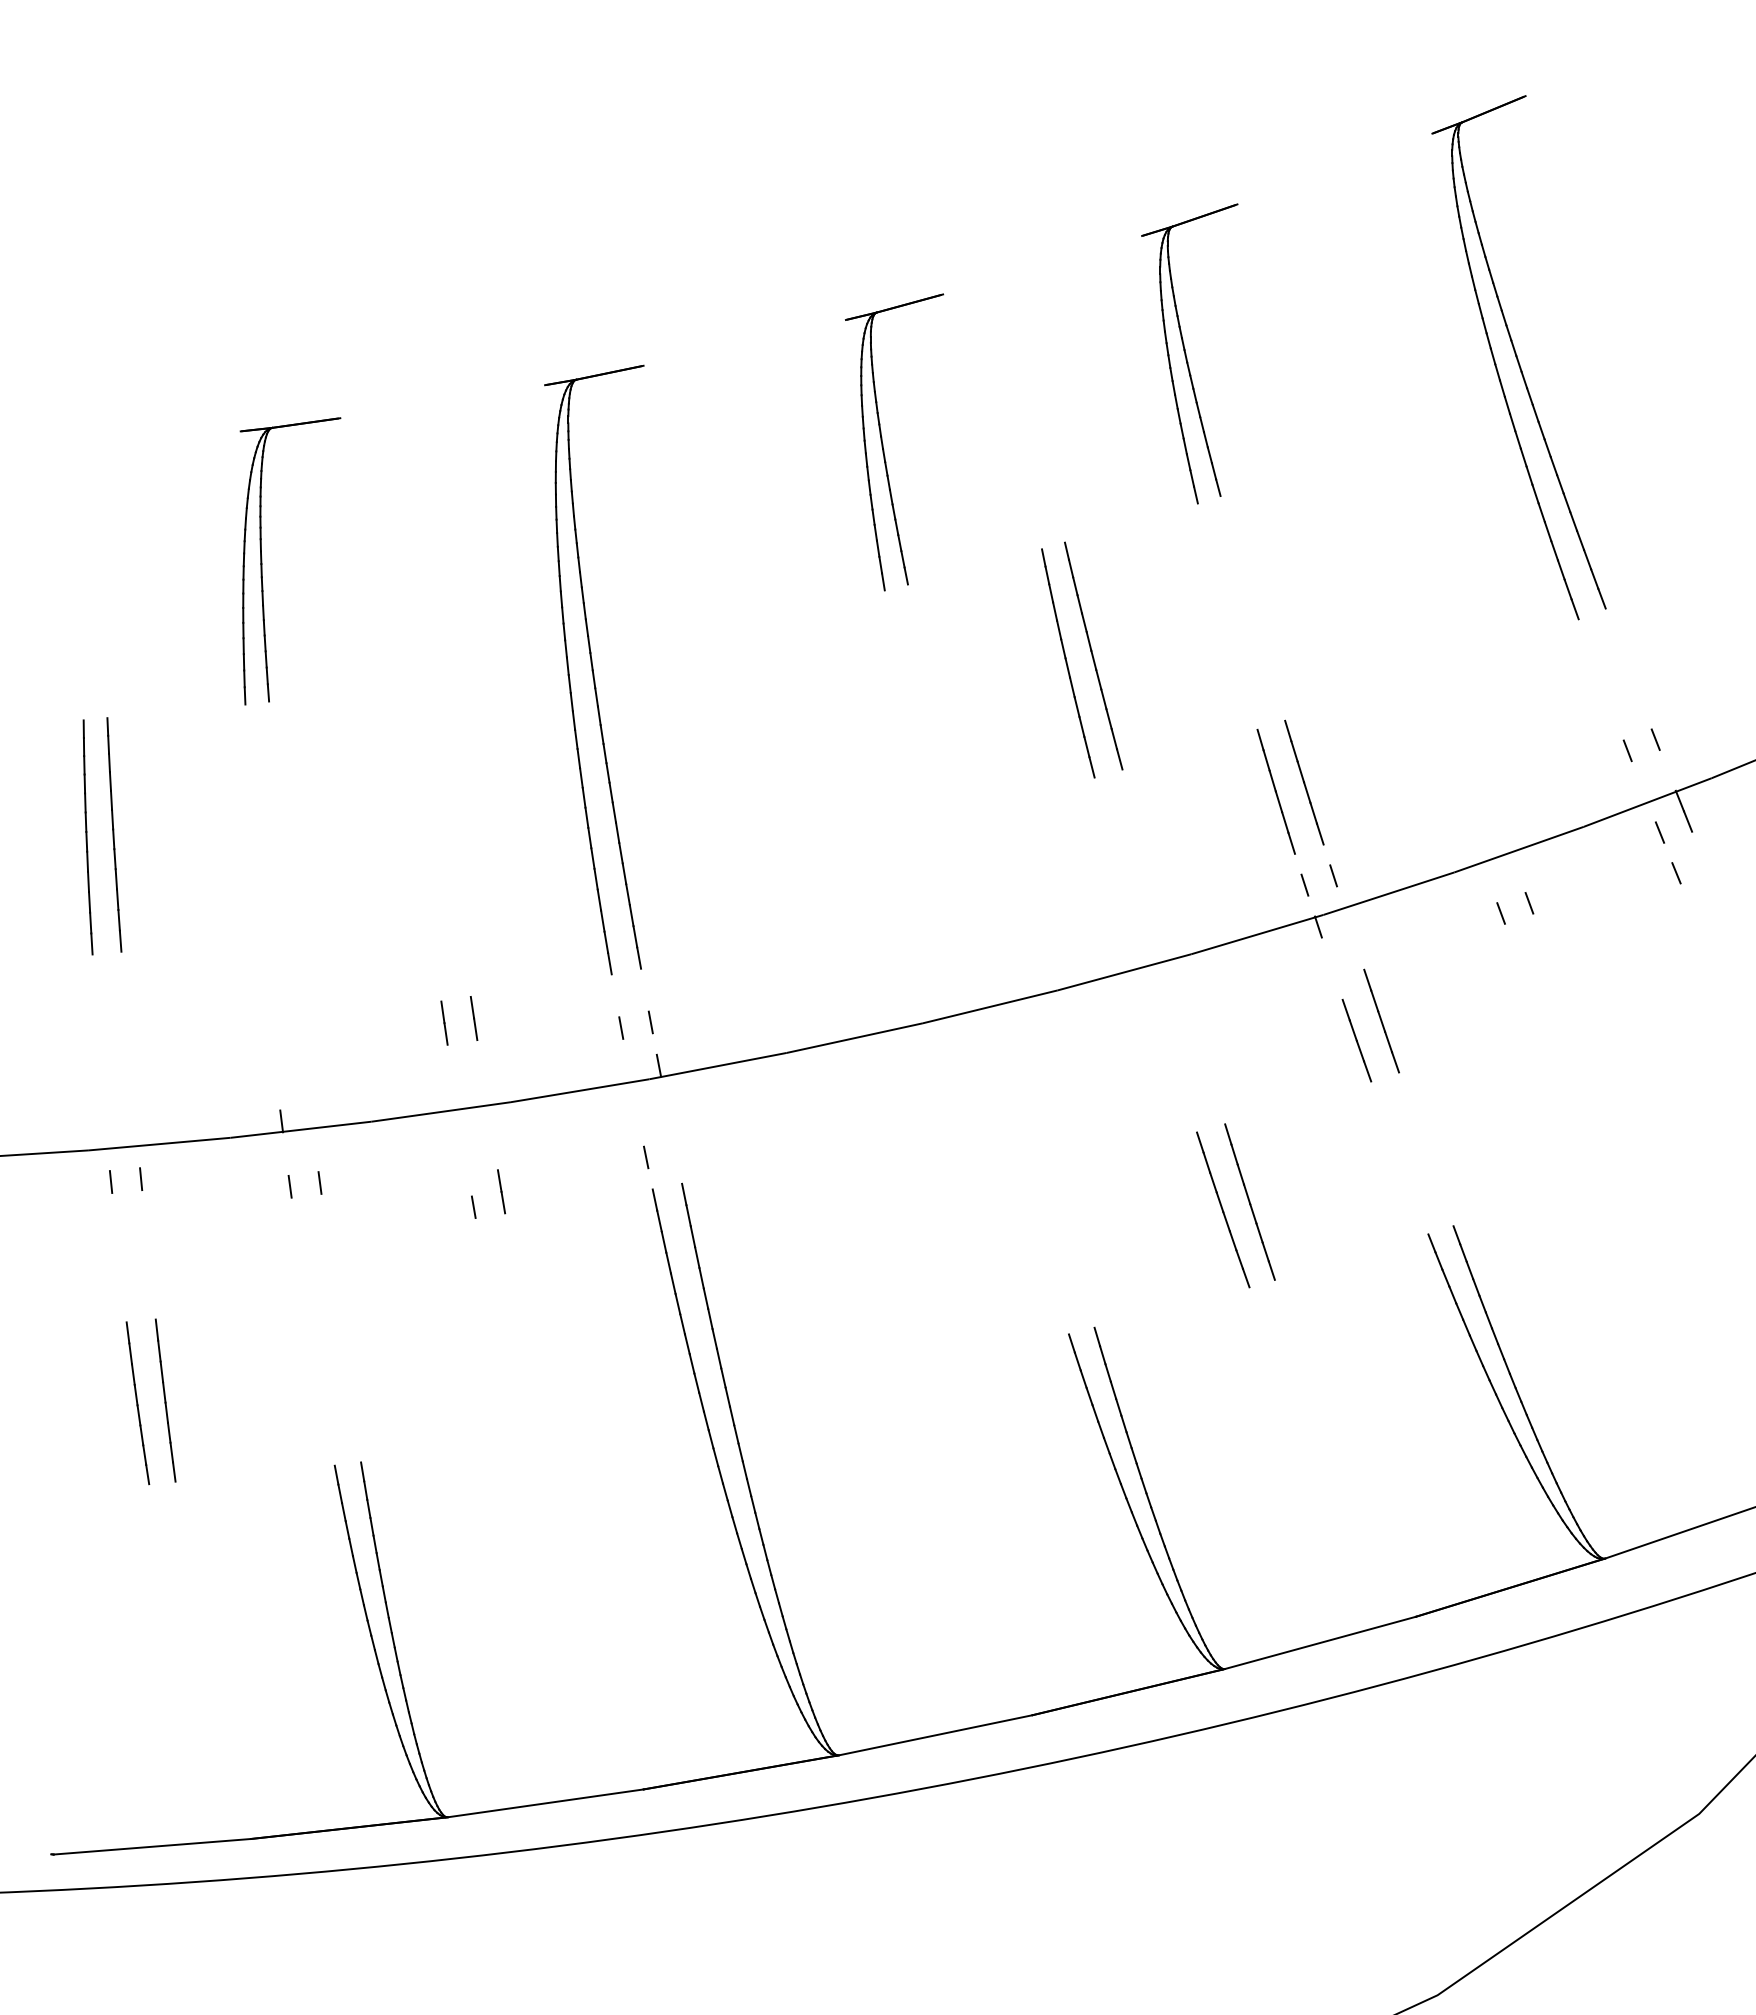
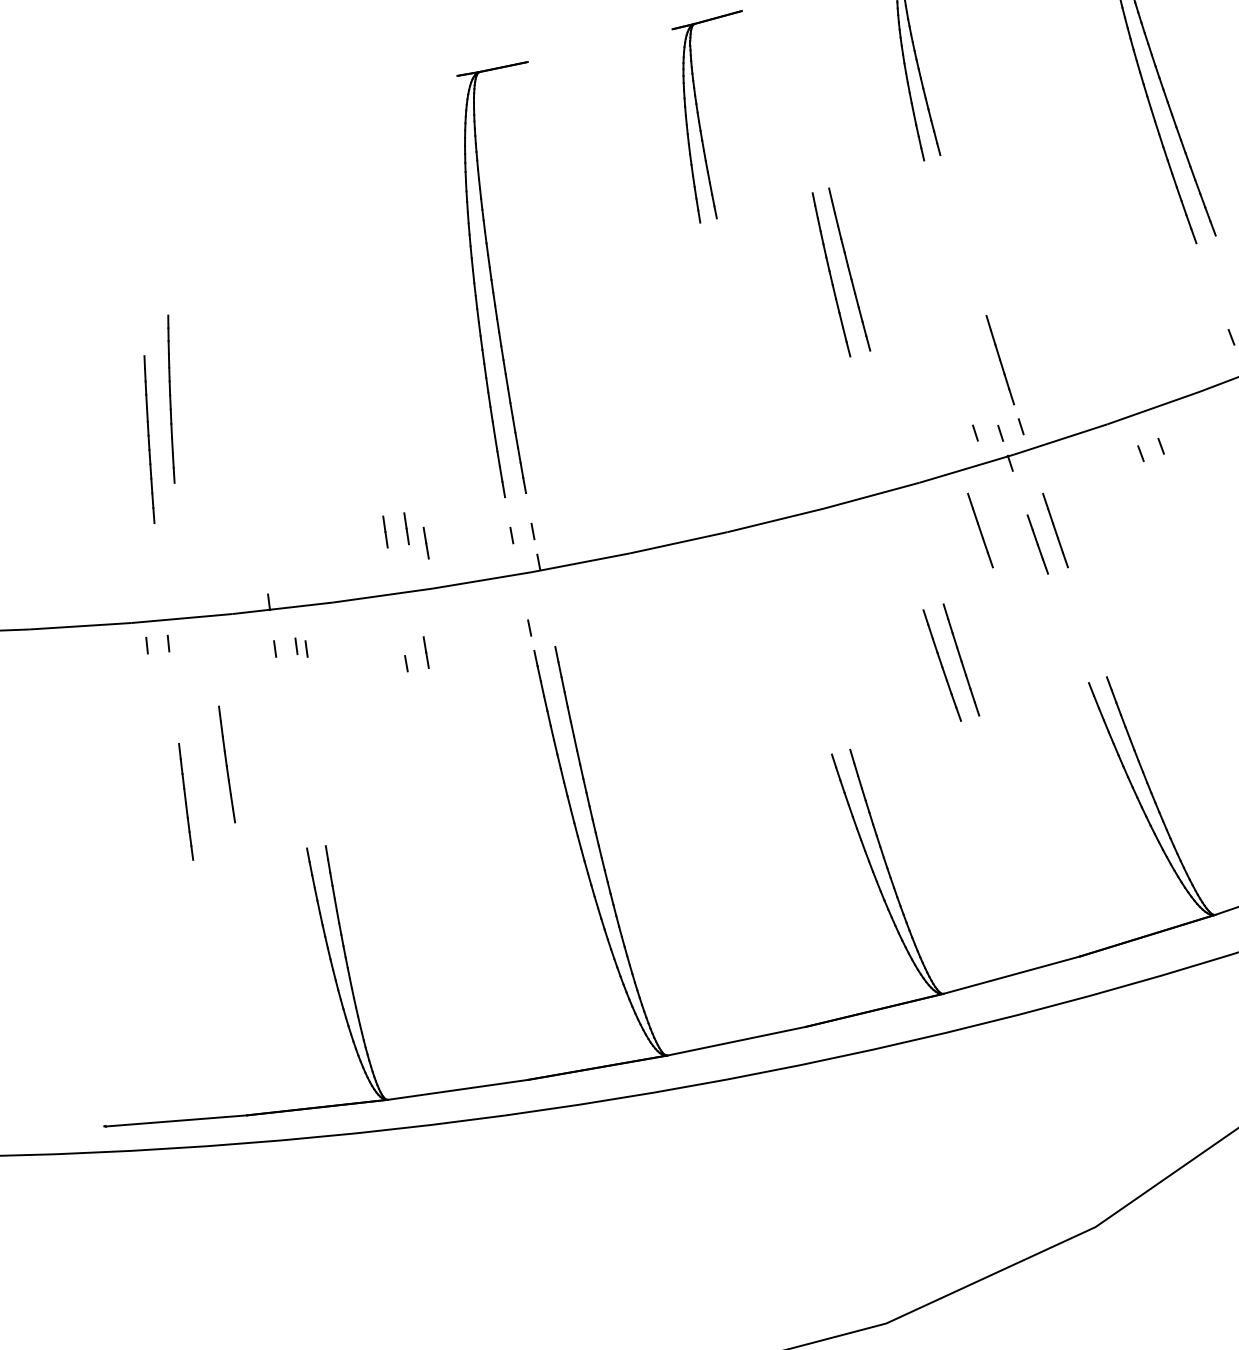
part: (262, 561) -> (255, 201), removed
line: (1275, 791) -> (979, 366), removed
line: (114, 834) -> (149, 439), moved
part: (87, 837) -> (170, 399), moved
line: (1269, 884) -> (975, 432), added
line: (1276, 1020) -> (980, 530), added
line: (501, 1038) -> (426, 543), added
line: (333, 1186) -> (306, 648), added
line: (137, 1403) -> (226, 764), moved

